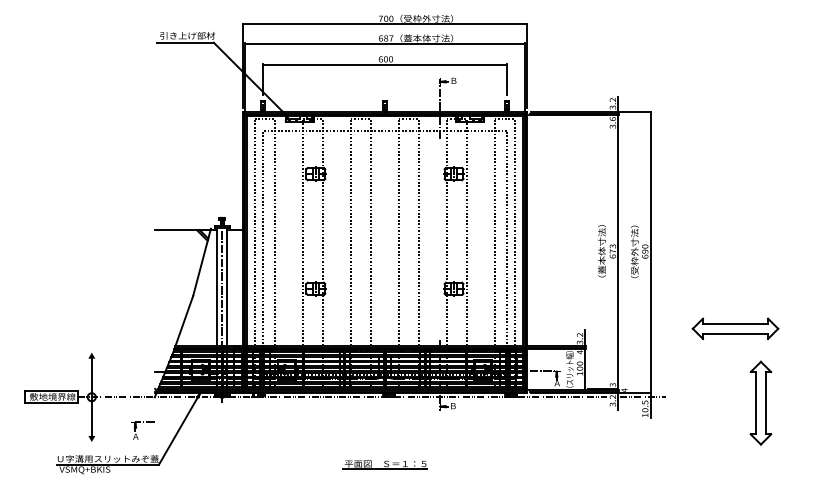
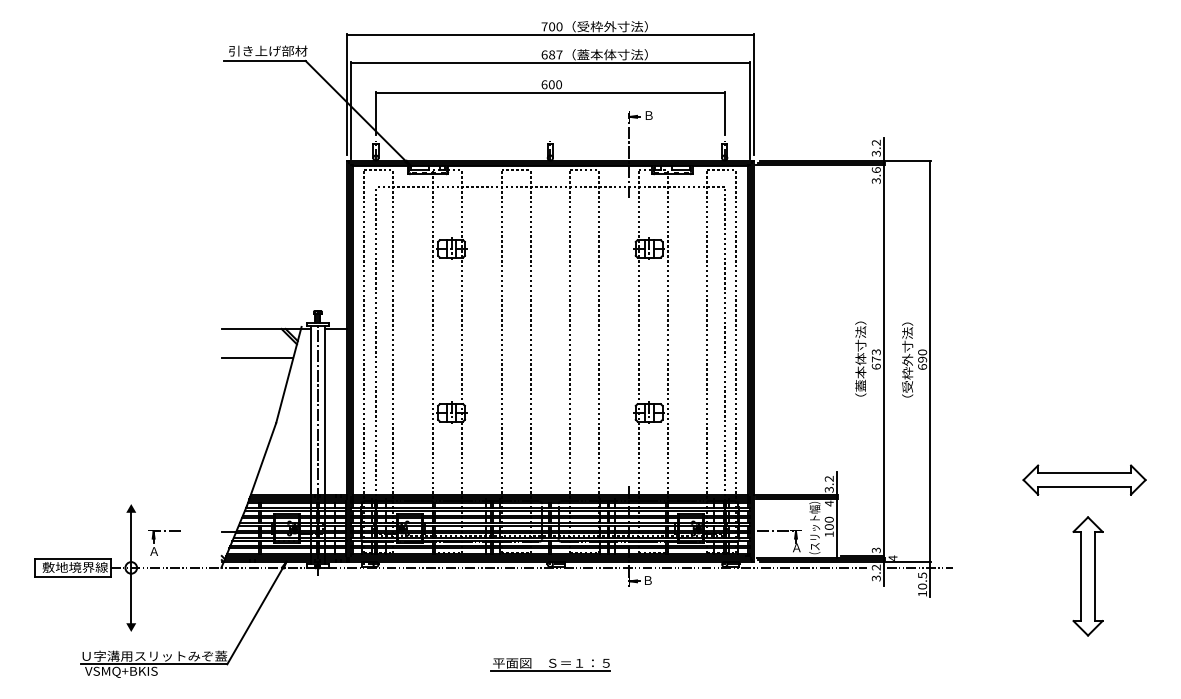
line: (180, 250) -> (258, 358), added
part: (735, 328) -> (1084, 479), moved
part: (142, 430) -> (163, 542), moved

